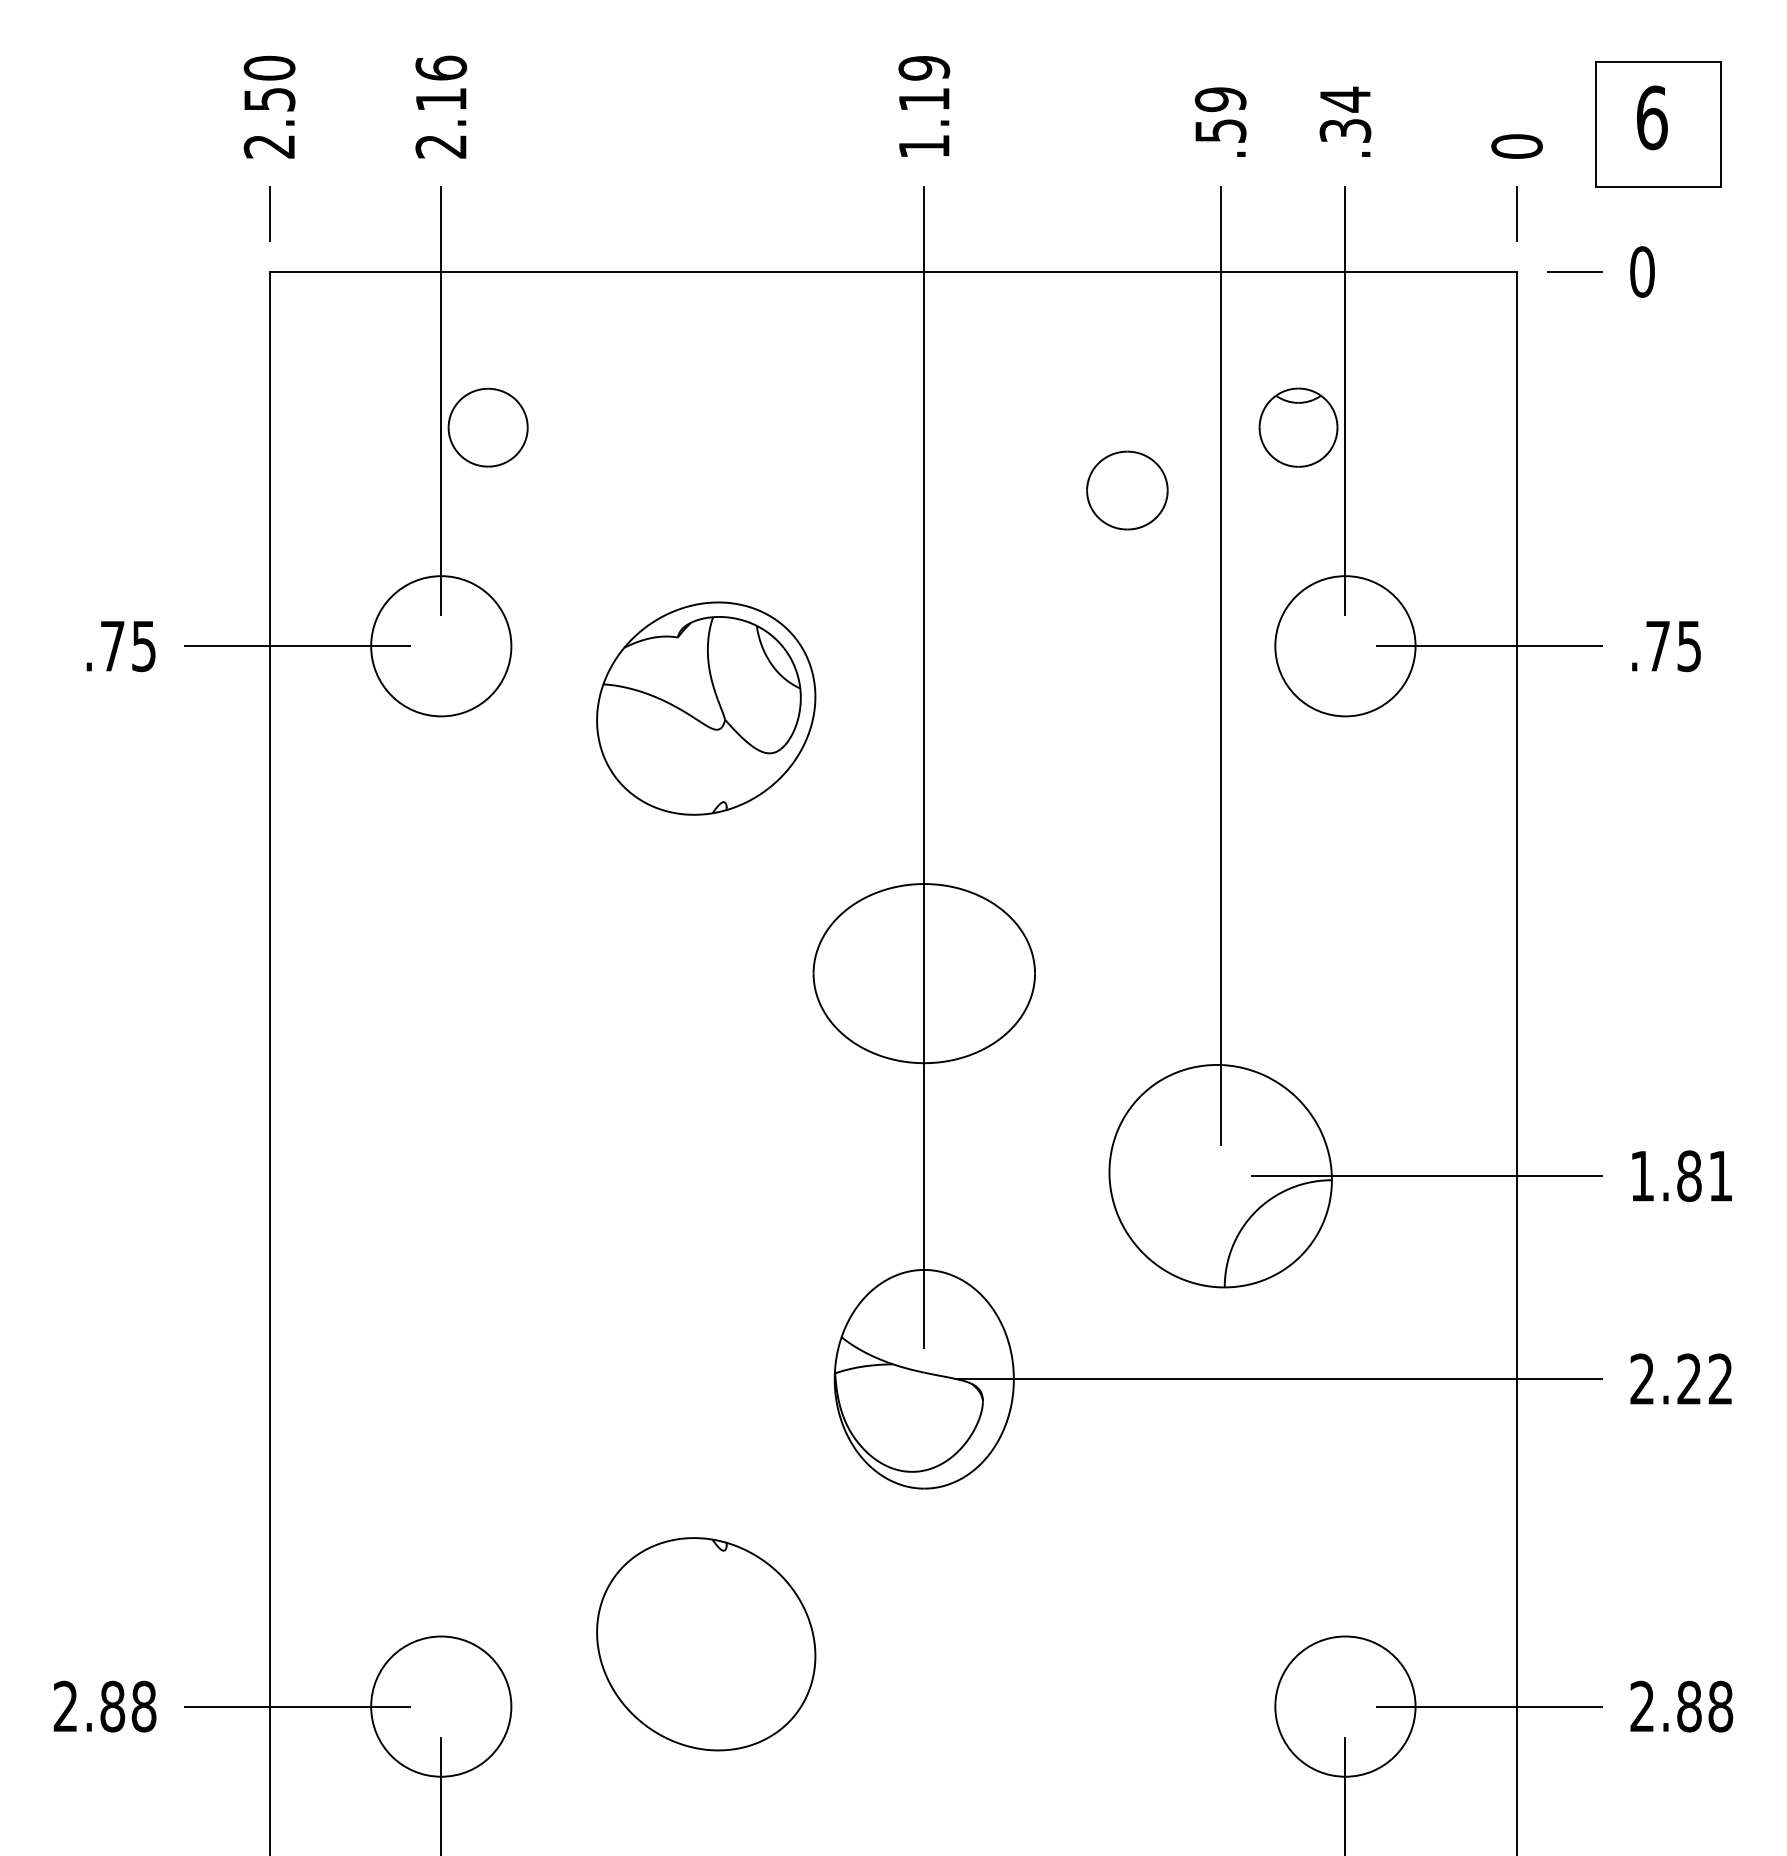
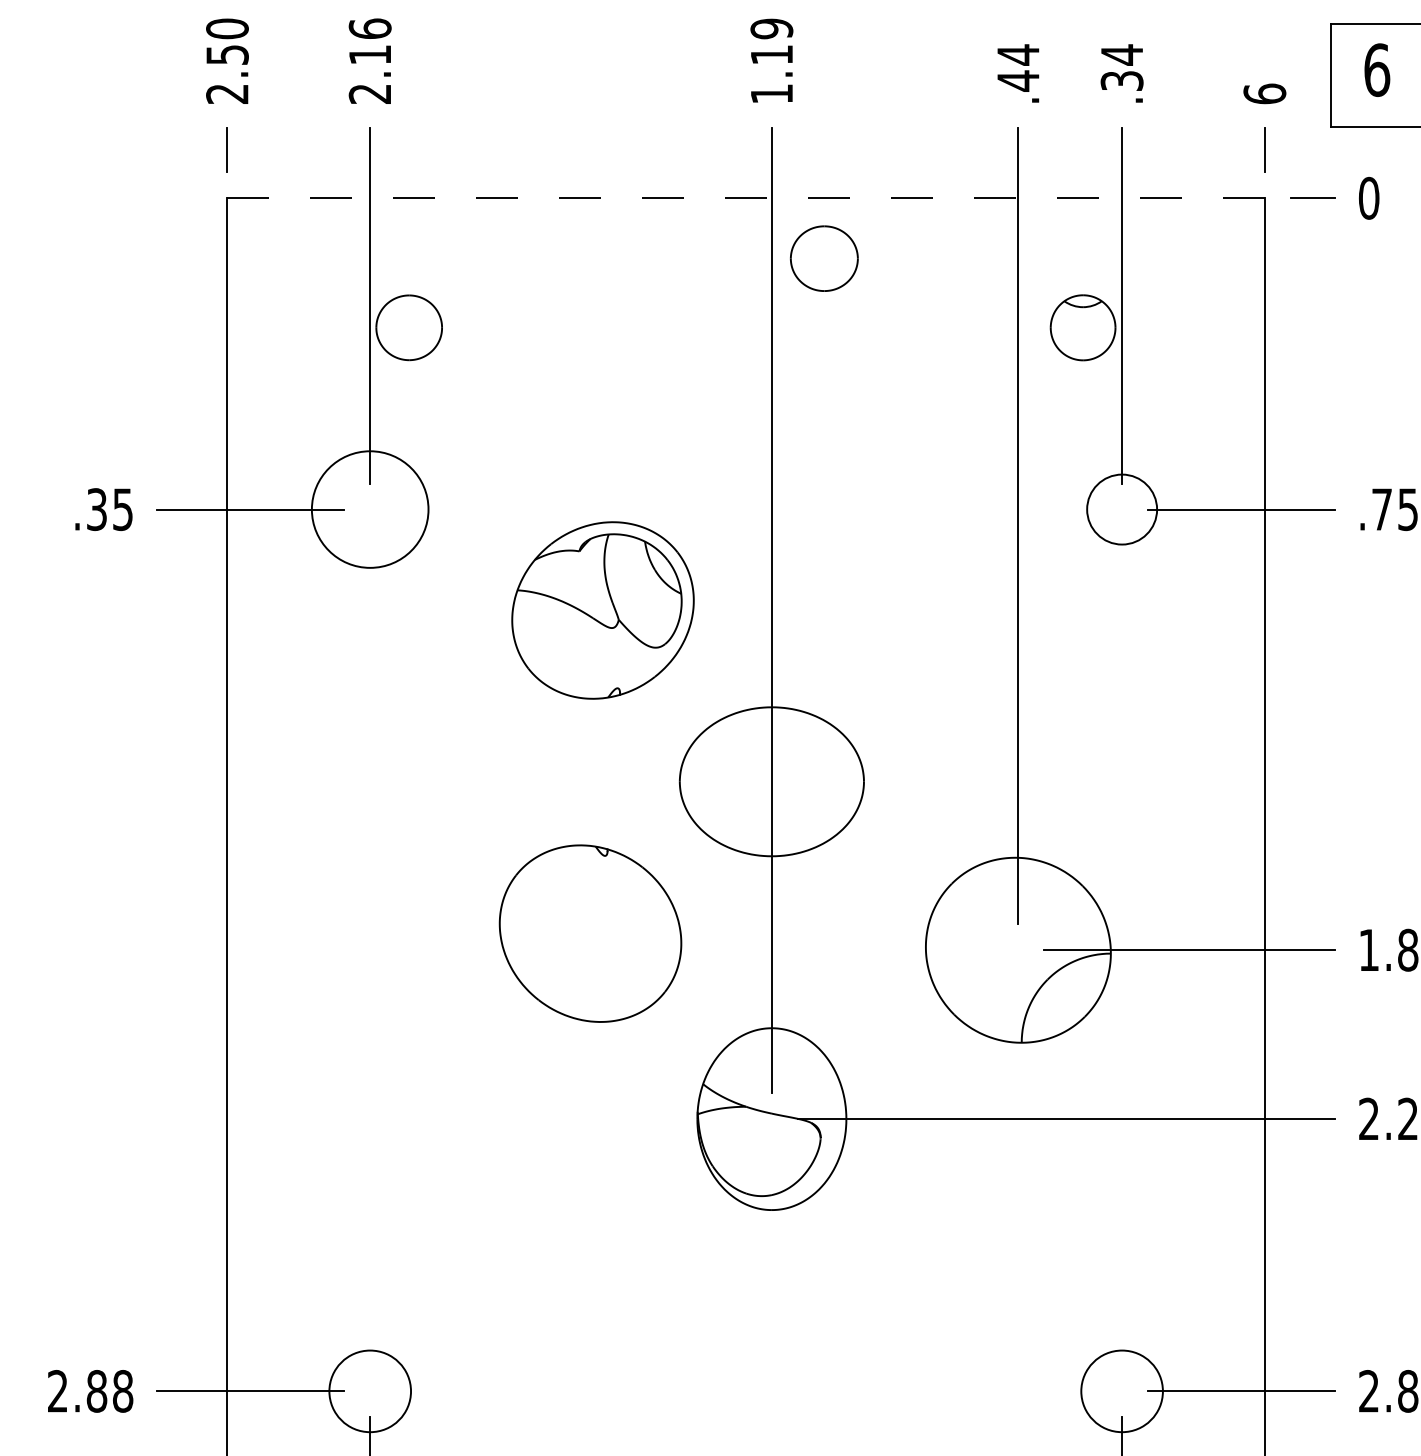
text: (1220, 115) -> (1018, 68), .59 -> .44
text: (1516, 146) -> (1264, 93), 0 -> 6
line: (893, 272) -> (746, 198), solid -> dashed
part: (1127, 490) -> (824, 258), moved
text: (112, 646) -> (96, 509), .75 -> .35
circle: (1345, 646) -> (1122, 509), size x0.6
part: (706, 708) -> (603, 610), moved
part: (706, 1644) -> (590, 933), moved
circle: (441, 1706) -> (370, 1391), size x0.7
circle: (1345, 1706) -> (1122, 1391), size x0.7

